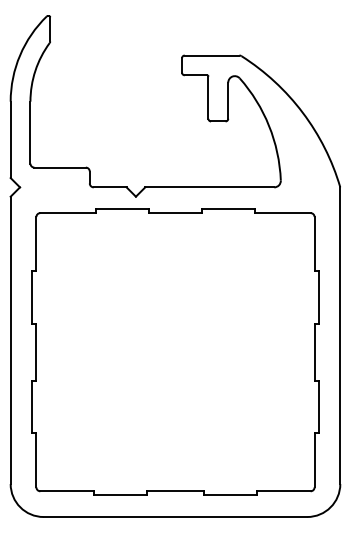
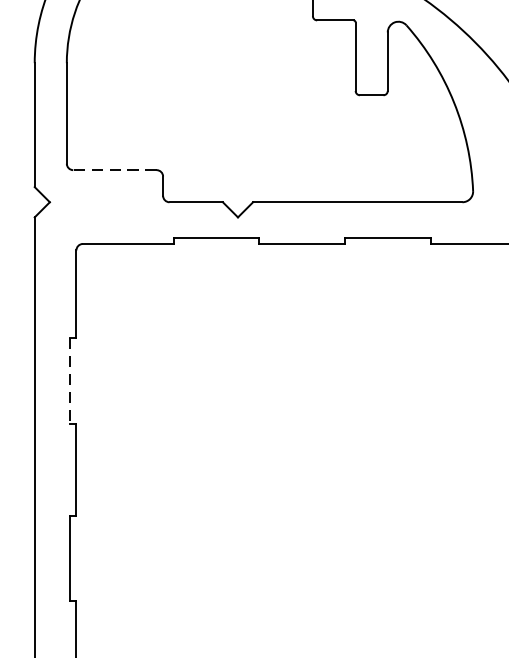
line: (60, 167) -> (115, 169), solid -> dashed
line: (32, 297) -> (70, 380), solid -> dashed

